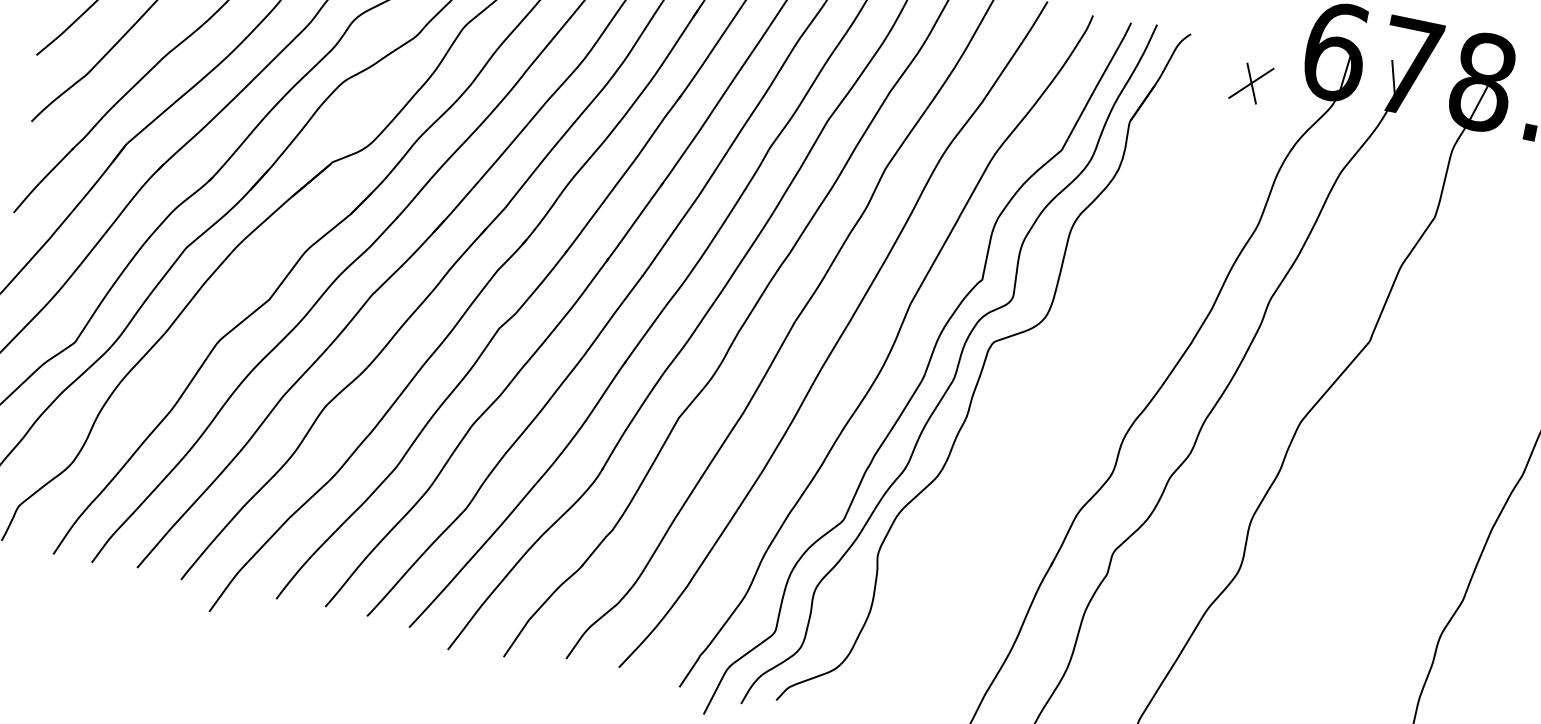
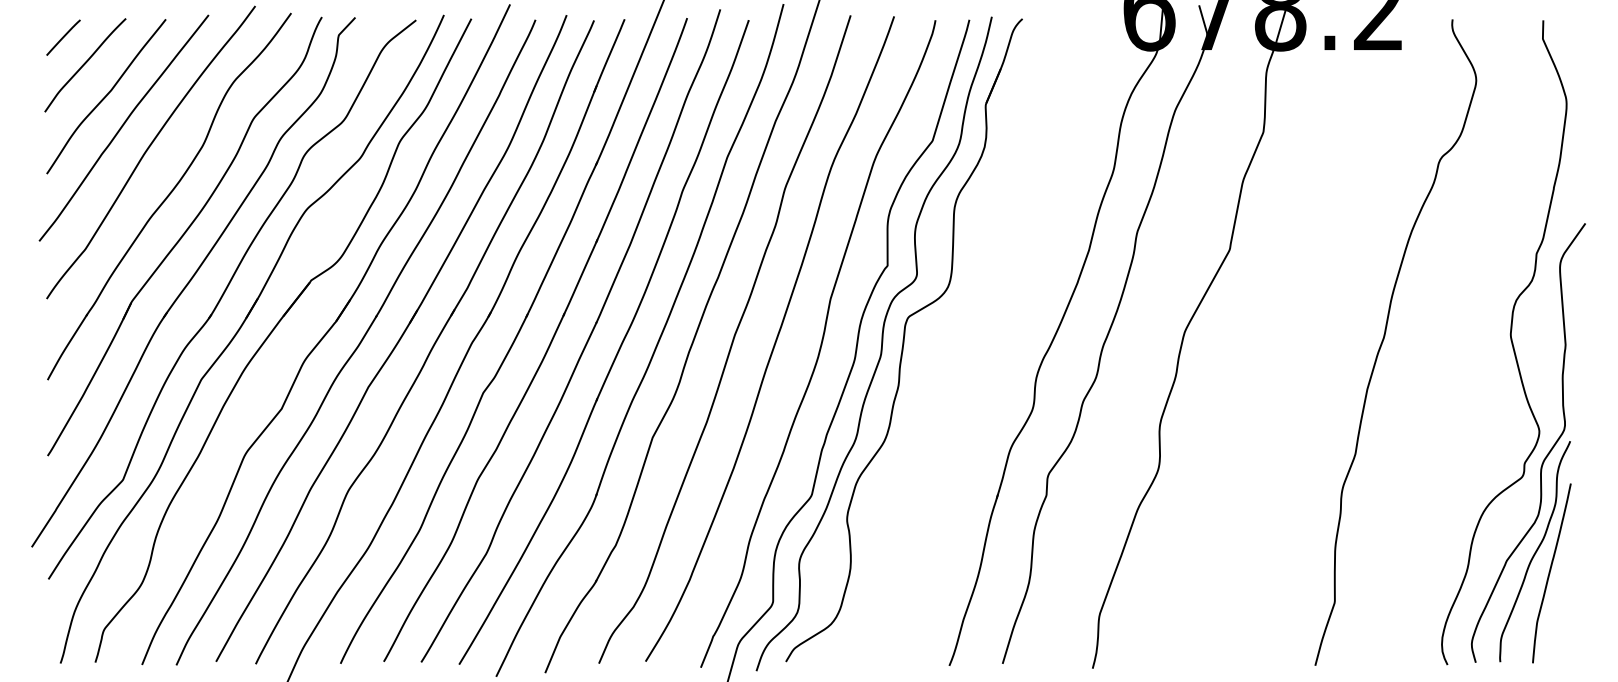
part: (1251, 82) -> (1082, 49), removed

